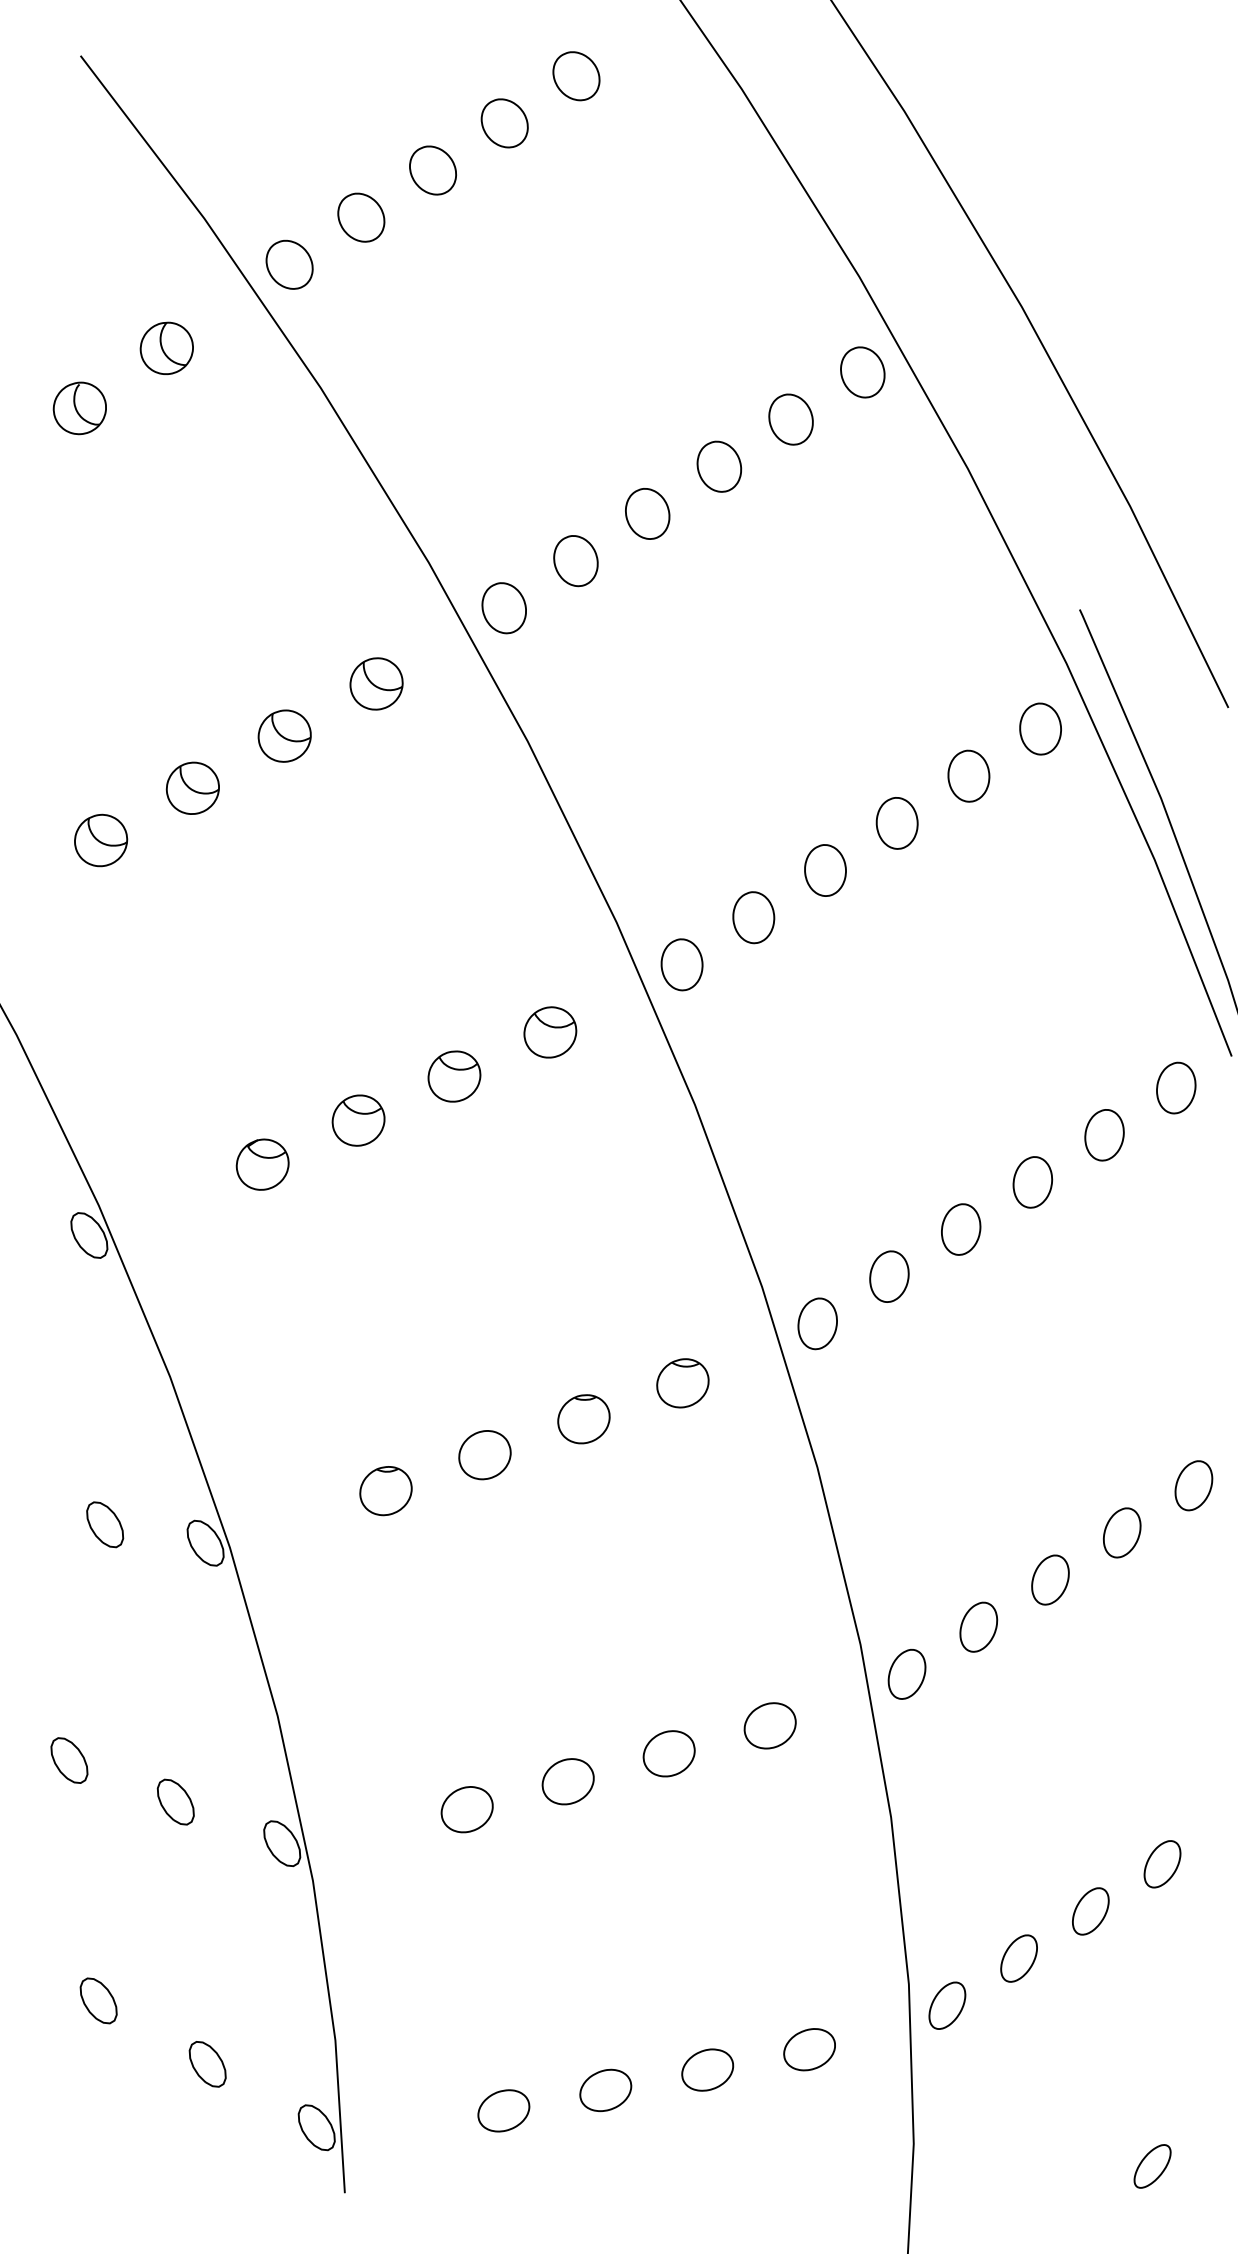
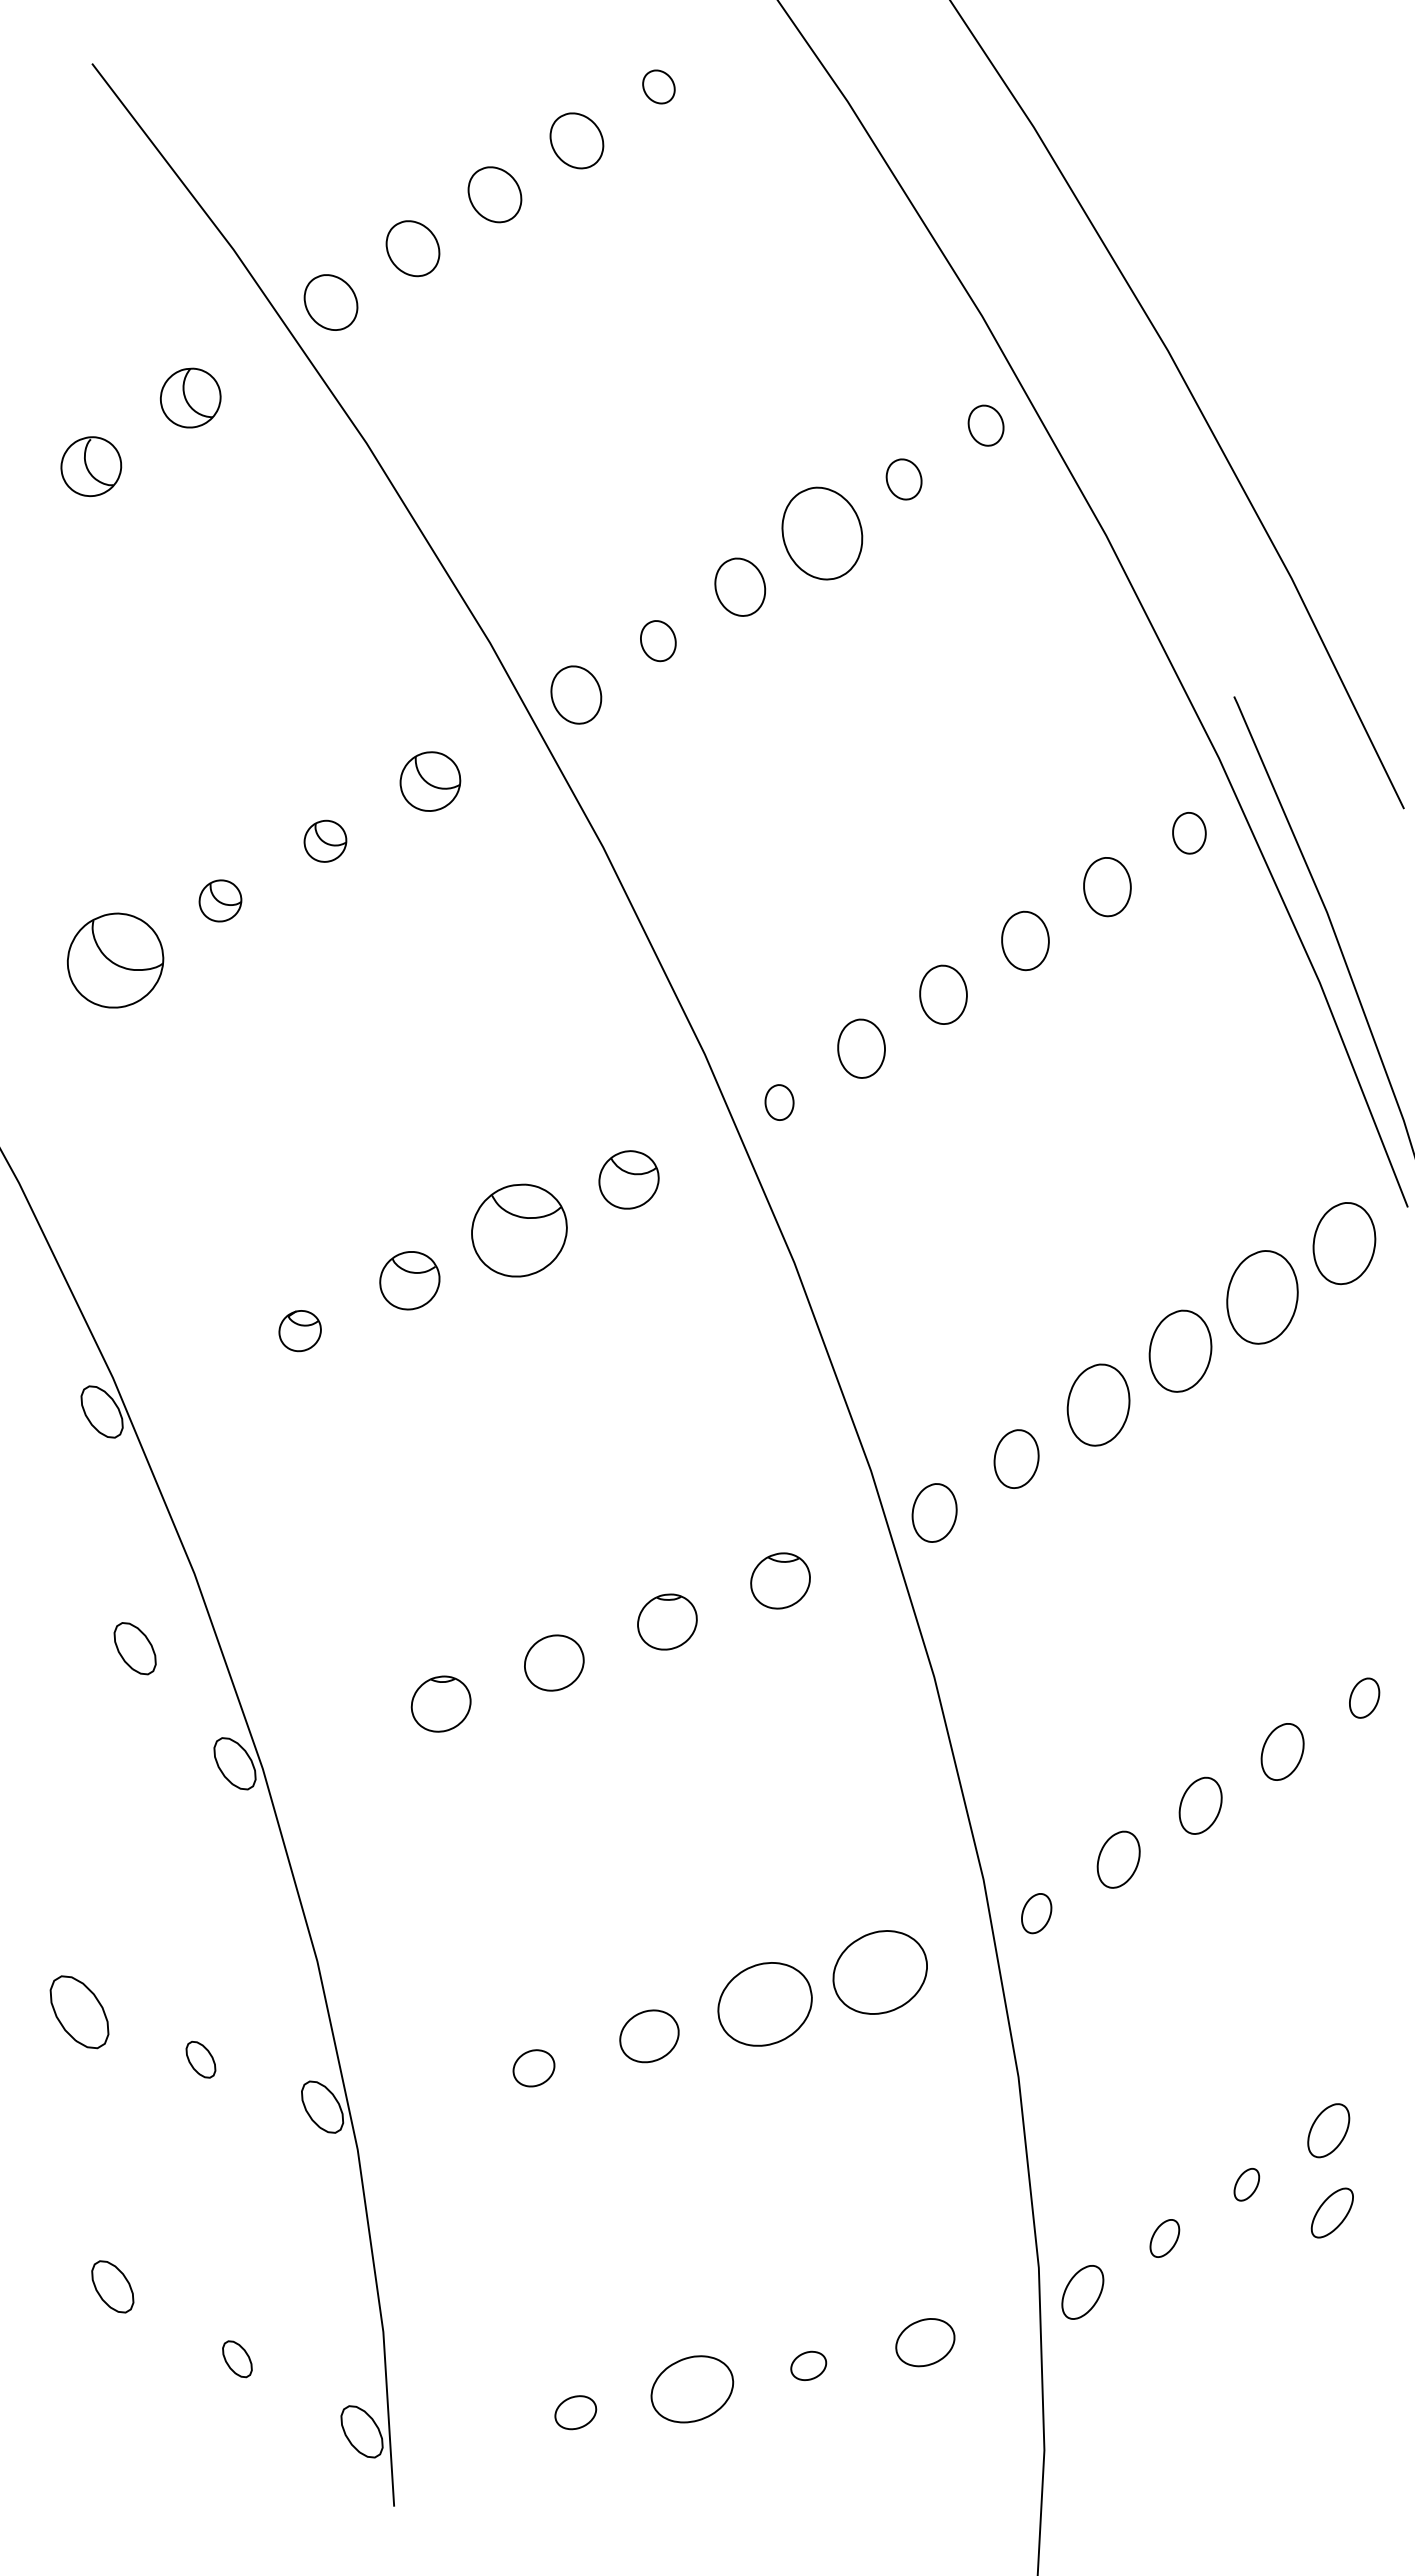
part: (576, 75) -> (658, 86), size x0.6
part: (862, 372) -> (985, 425), size x0.7
part: (790, 419) -> (903, 479), size x0.7
part: (718, 466) -> (821, 532), size x1.6
part: (576, 560) -> (658, 640), size x0.7
part: (1040, 729) -> (1189, 833), size x0.7
part: (284, 736) -> (325, 841), size x0.7
part: (192, 787) -> (220, 900), size x0.7
part: (101, 840) -> (115, 960), size x1.6
part: (681, 964) -> (779, 1102), size x0.6
part: (454, 1075) -> (519, 1229), size x1.6
part: (1176, 1088) -> (1344, 1243), size x1.4
part: (1104, 1135) -> (1262, 1297), size x1.6
part: (262, 1164) -> (299, 1330), size x0.7
part: (1032, 1182) -> (1180, 1351), size x1.4
part: (961, 1229) -> (1098, 1405), size x1.4
part: (1193, 1486) -> (1364, 1698), size x0.7
part: (104, 1524) -> (134, 1648), moved
part: (906, 1674) -> (1036, 1913), size x0.7
part: (770, 1725) -> (880, 1972), size x1.6
part: (668, 1753) -> (764, 2004), size x1.6
part: (68, 1759) -> (78, 2011), size x1.4
part: (175, 1801) -> (200, 2059), size x0.7
part: (466, 1809) -> (533, 2068), size x0.7
part: (1090, 1911) -> (1246, 2184), size x0.6
part: (1018, 1958) -> (1164, 2238), size x0.7
part: (207, 2063) -> (237, 2358), size x0.7
part: (707, 2069) -> (808, 2365), size x0.6
part: (605, 2089) -> (692, 2388), size x1.4
part: (503, 2110) -> (575, 2412), size x0.7
part: (1151, 2165) -> (1331, 2212), moved

